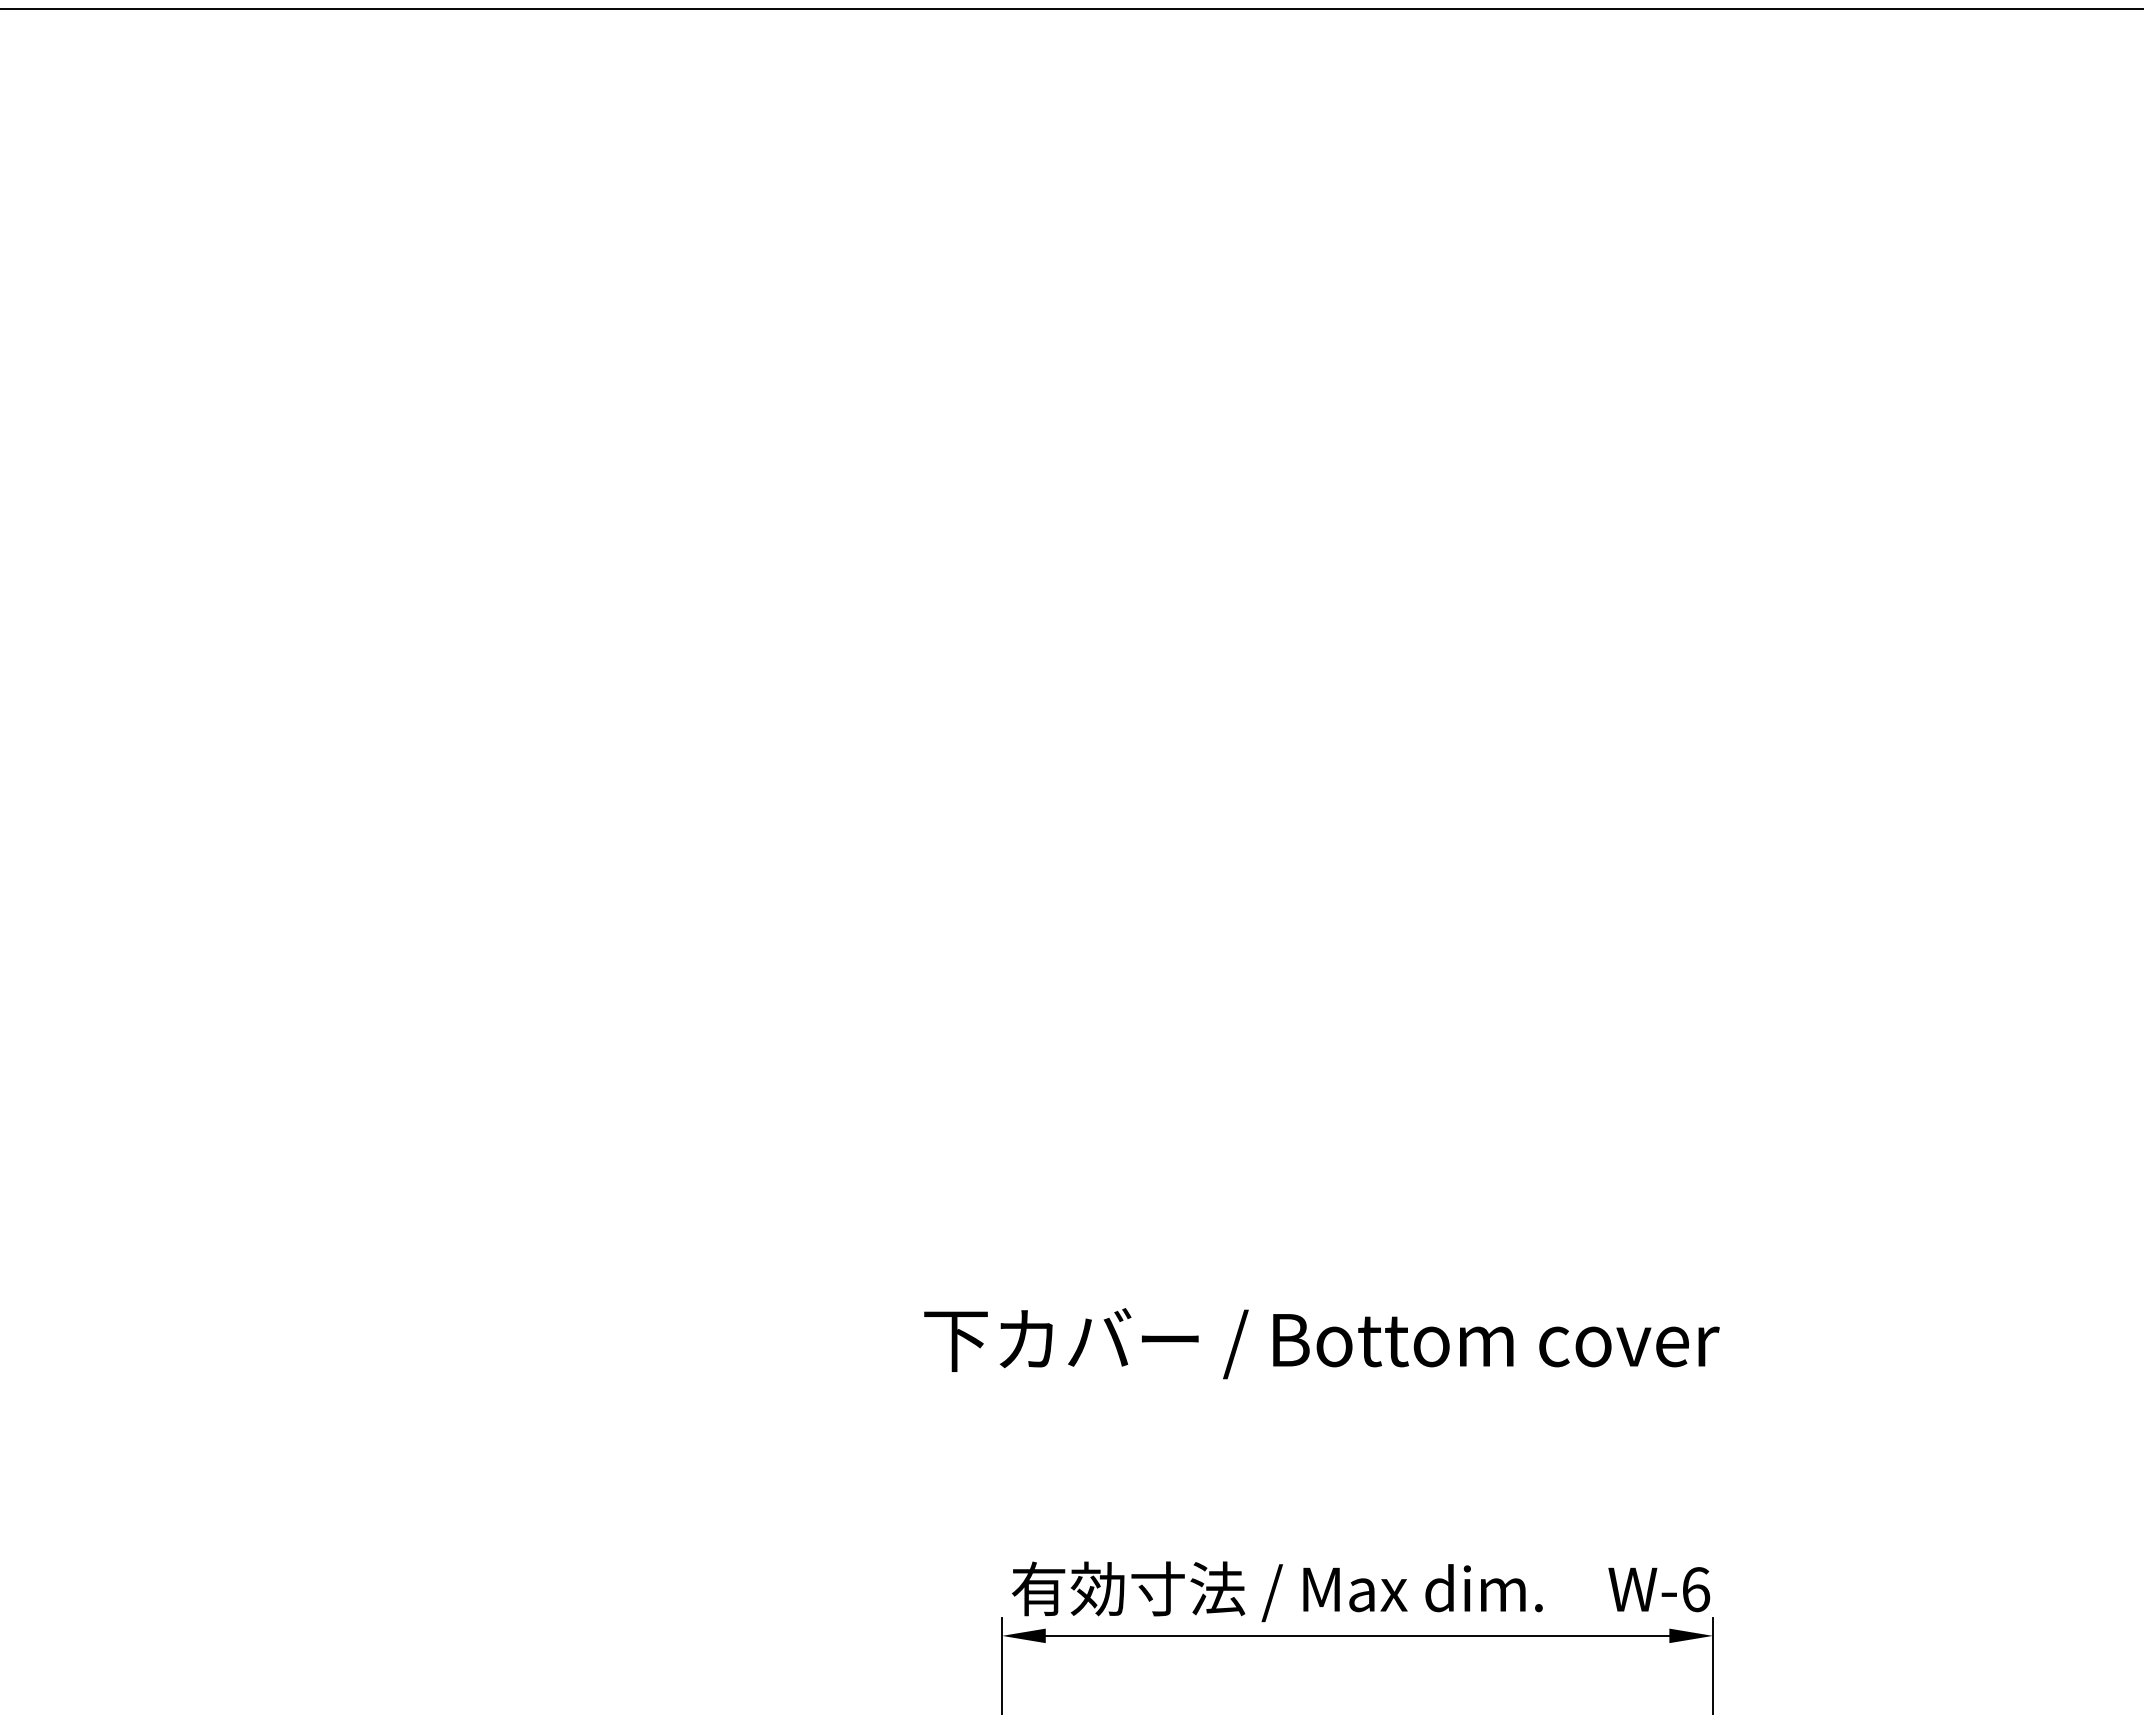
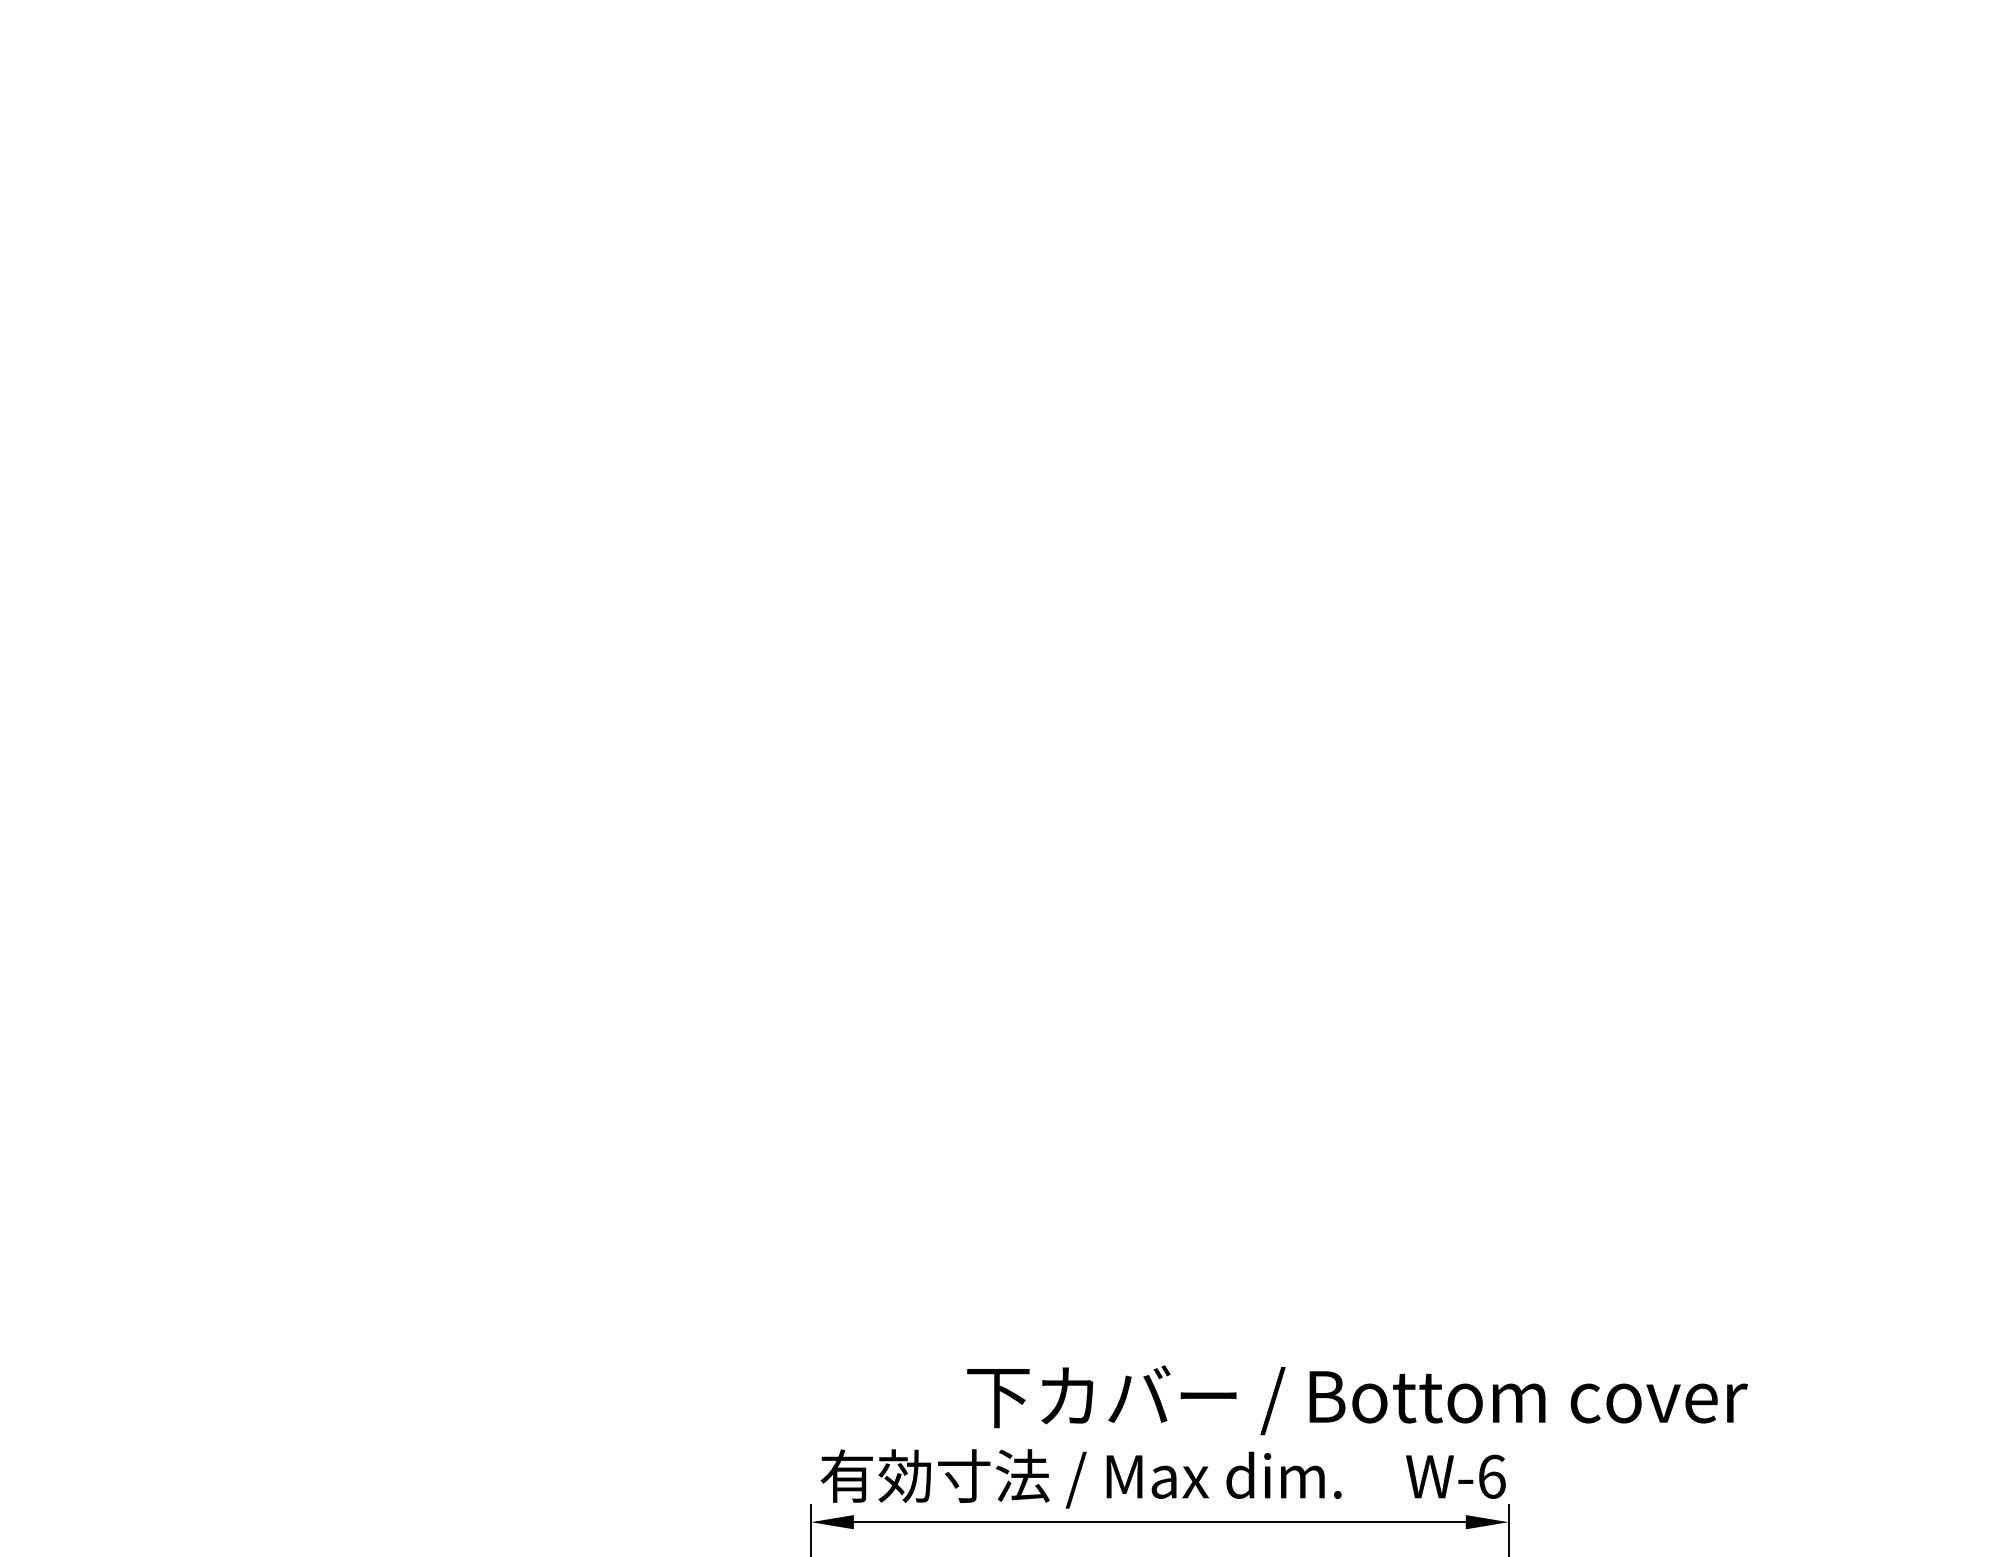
text: (1321, 1343) -> (1357, 1400), moved

